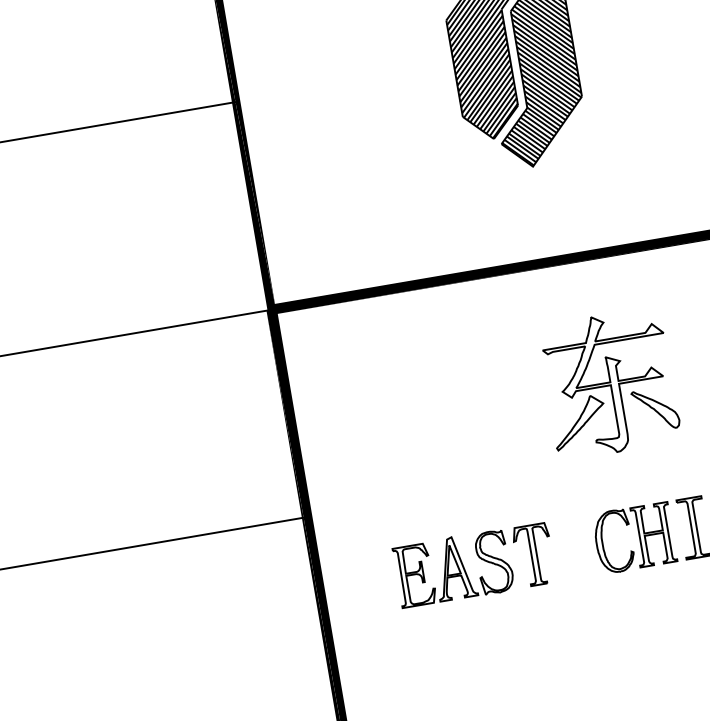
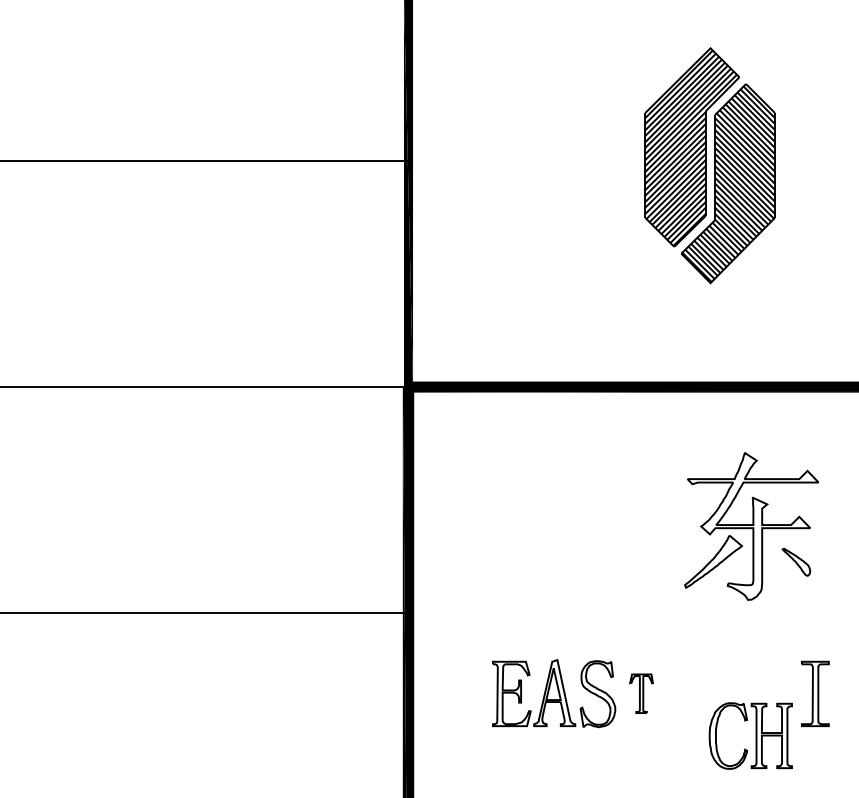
part: (655, 409) -> (796, 561), size x0.6
part: (634, 537) -> (750, 735), moved
part: (534, 554) -> (641, 693), size x0.6

